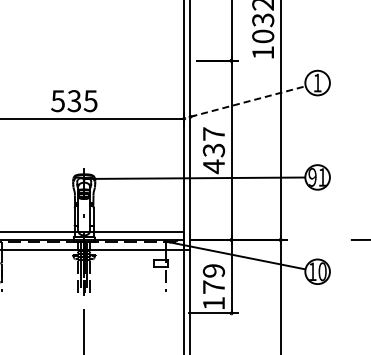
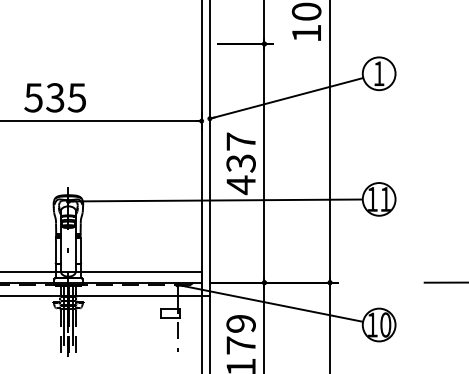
line: (248, 101) -> (287, 98), dashed -> solid
text: (312, 177) -> (372, 199), 91 -> 11

